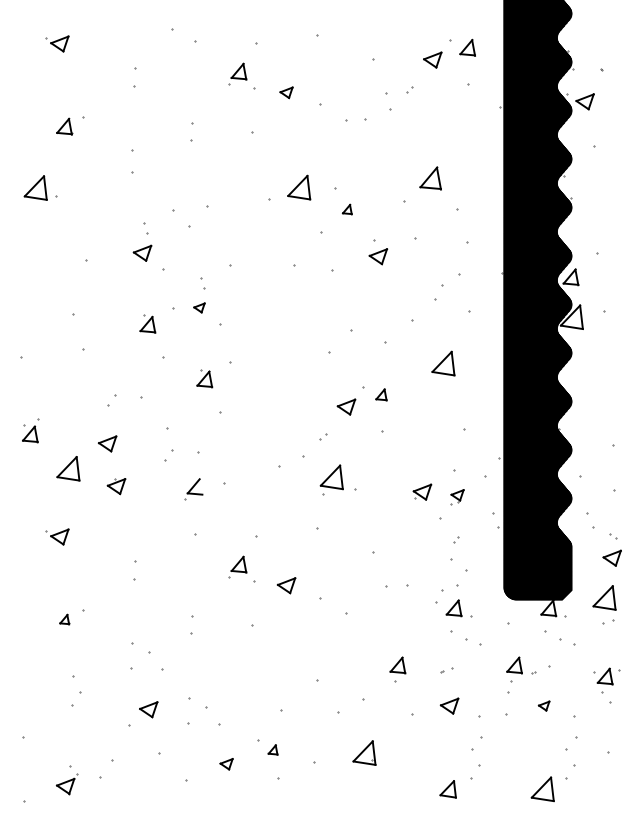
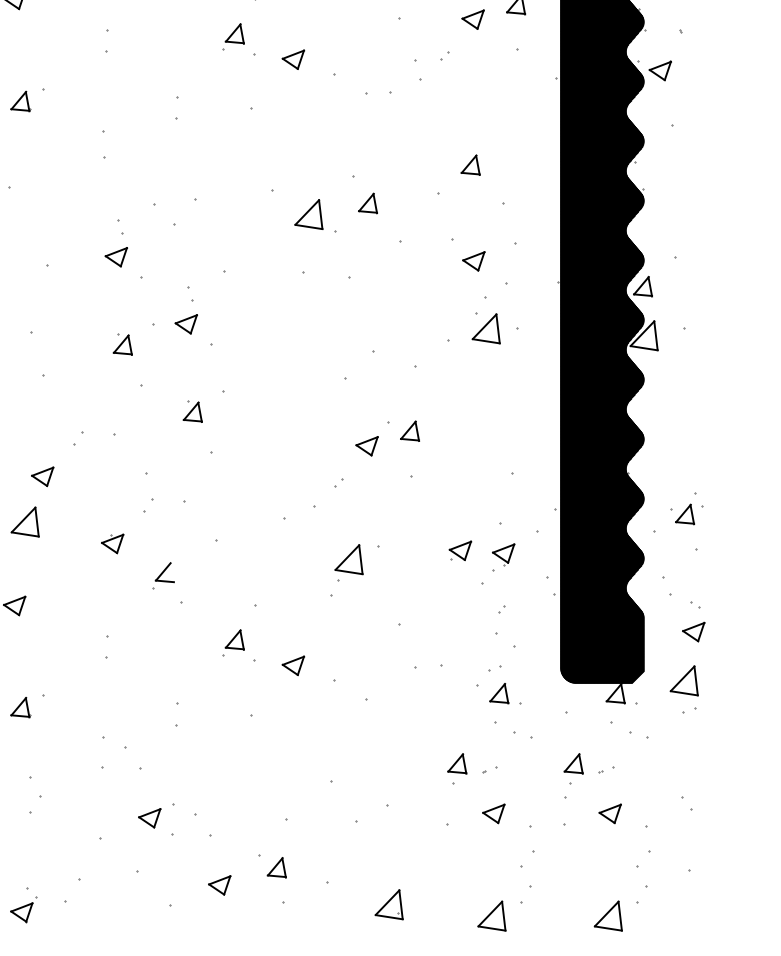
part: (286, 92) -> (293, 59), size x1.43
part: (430, 178) -> (470, 165), size x0.71
part: (299, 187) -> (309, 214), moved
part: (347, 209) -> (368, 203), size x1.67
part: (378, 256) -> (474, 261), moved
part: (199, 307) -> (186, 323), size x1.67
part: (443, 363) -> (486, 328), moved
part: (381, 394) -> (410, 430), size x1.43
part: (107, 443) -> (42, 476), moved
part: (331, 479) -> (348, 562), moved
part: (116, 486) -> (112, 543), moved
part: (193, 489) -> (163, 575), moved
part: (457, 497) -> (503, 557), size x1.43
part: (450, 587) -> (494, 668), size x0.62
part: (64, 619) -> (20, 707), size x1.67
part: (397, 669) -> (456, 768), moved
part: (541, 670) -> (606, 770), size x0.62
part: (606, 676) -> (686, 514), moved
part: (543, 705) -> (609, 813), size x1.67
part: (148, 709) -> (149, 817), moved
part: (272, 749) -> (276, 867), size x1.67
part: (364, 752) -> (389, 904), moved
part: (226, 763) -> (219, 884), size x1.43
part: (448, 789) -> (492, 916), size x1.43

